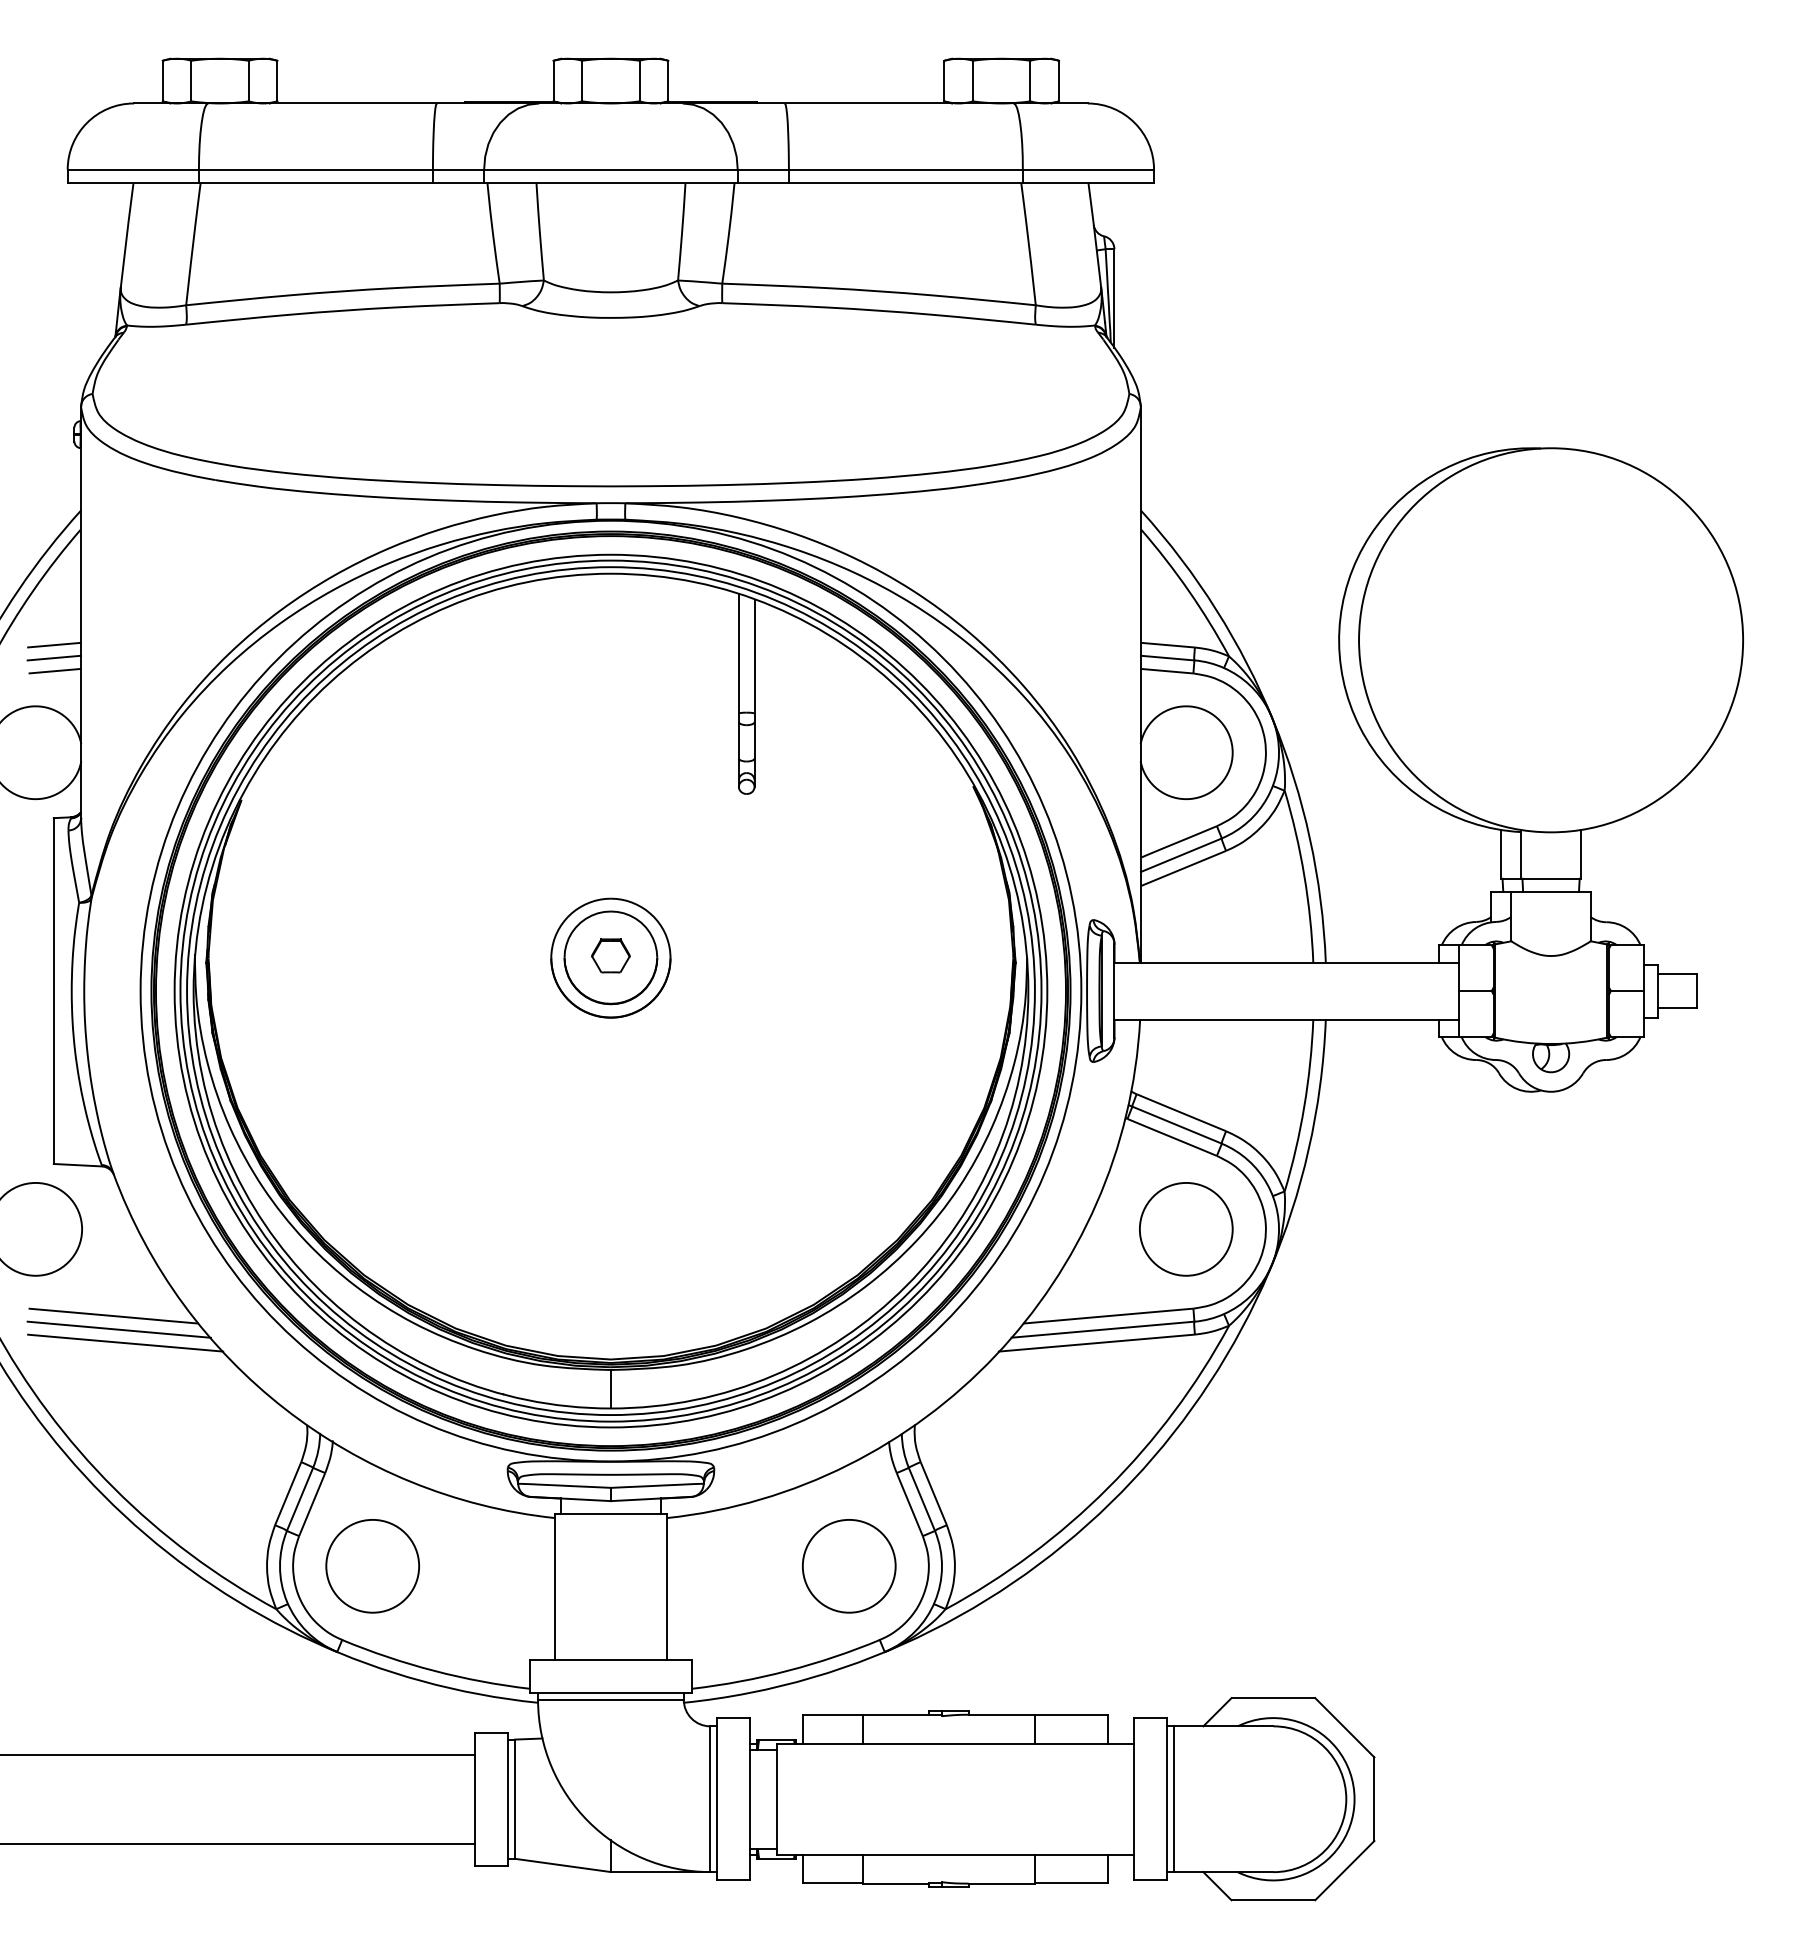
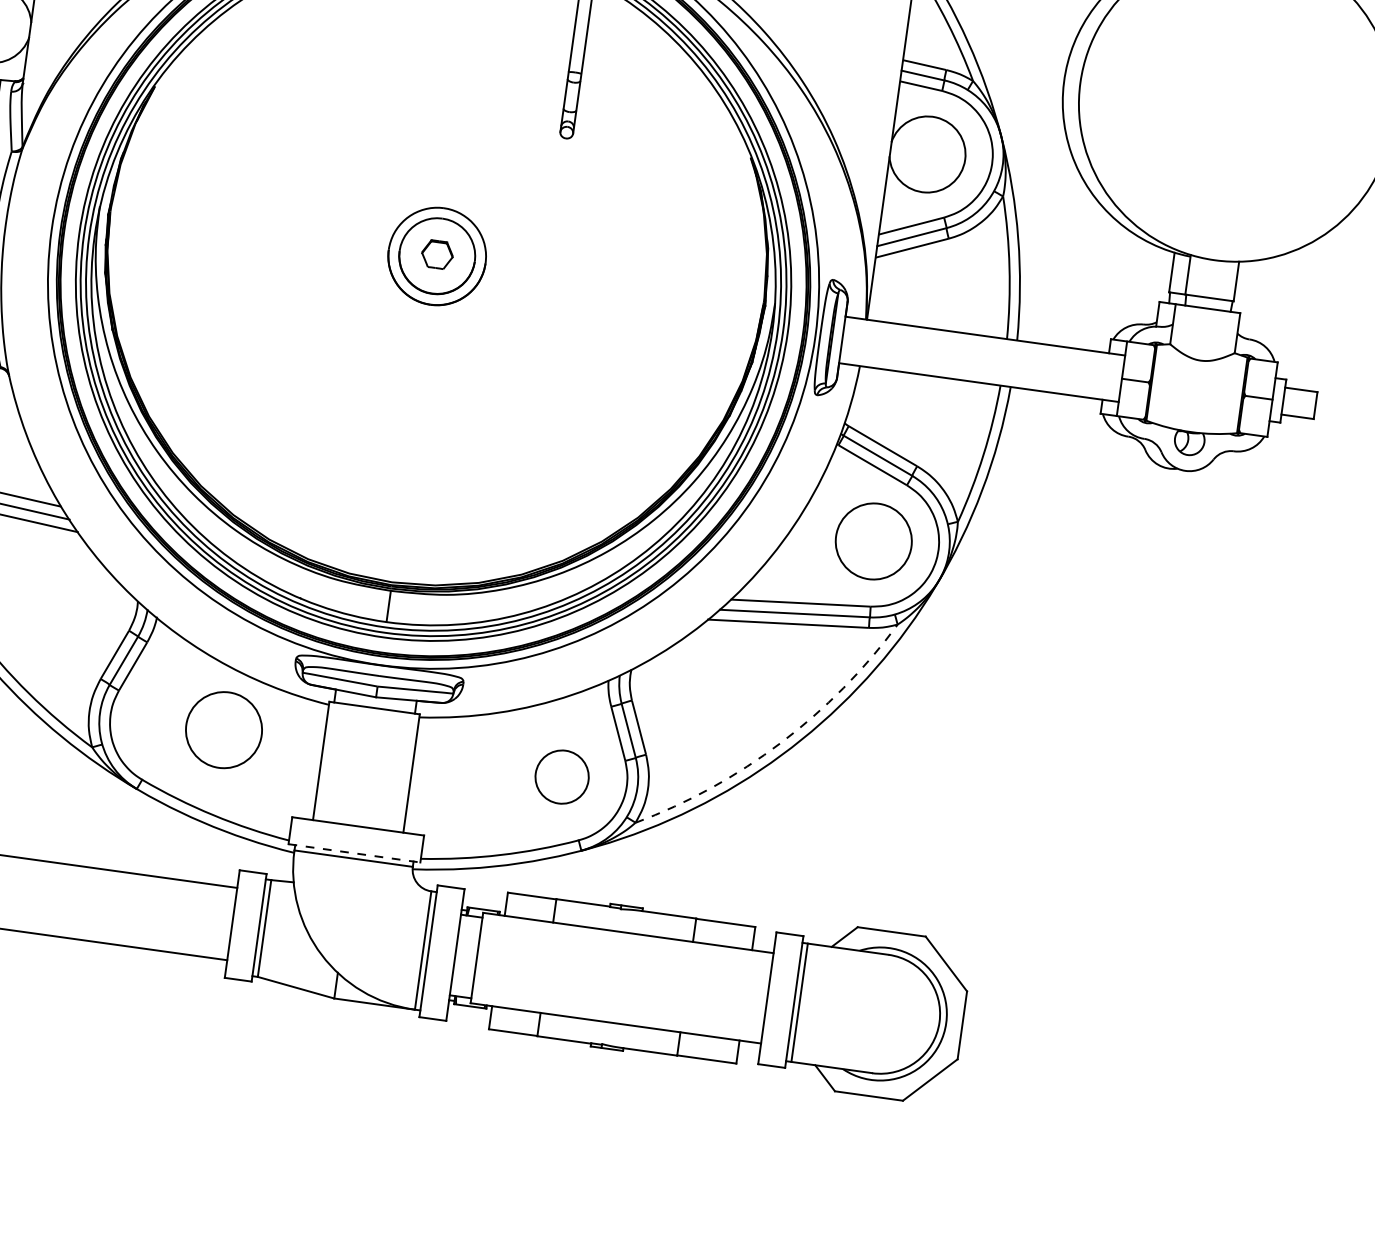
arc: (1108, 1488) -> (781, 743), solid -> dashed
circle: (372, 1566) -> (223, 730), moved
circle: (848, 1566) -> (561, 777), size x0.7
line: (611, 1693) -> (354, 853), solid -> dashed

